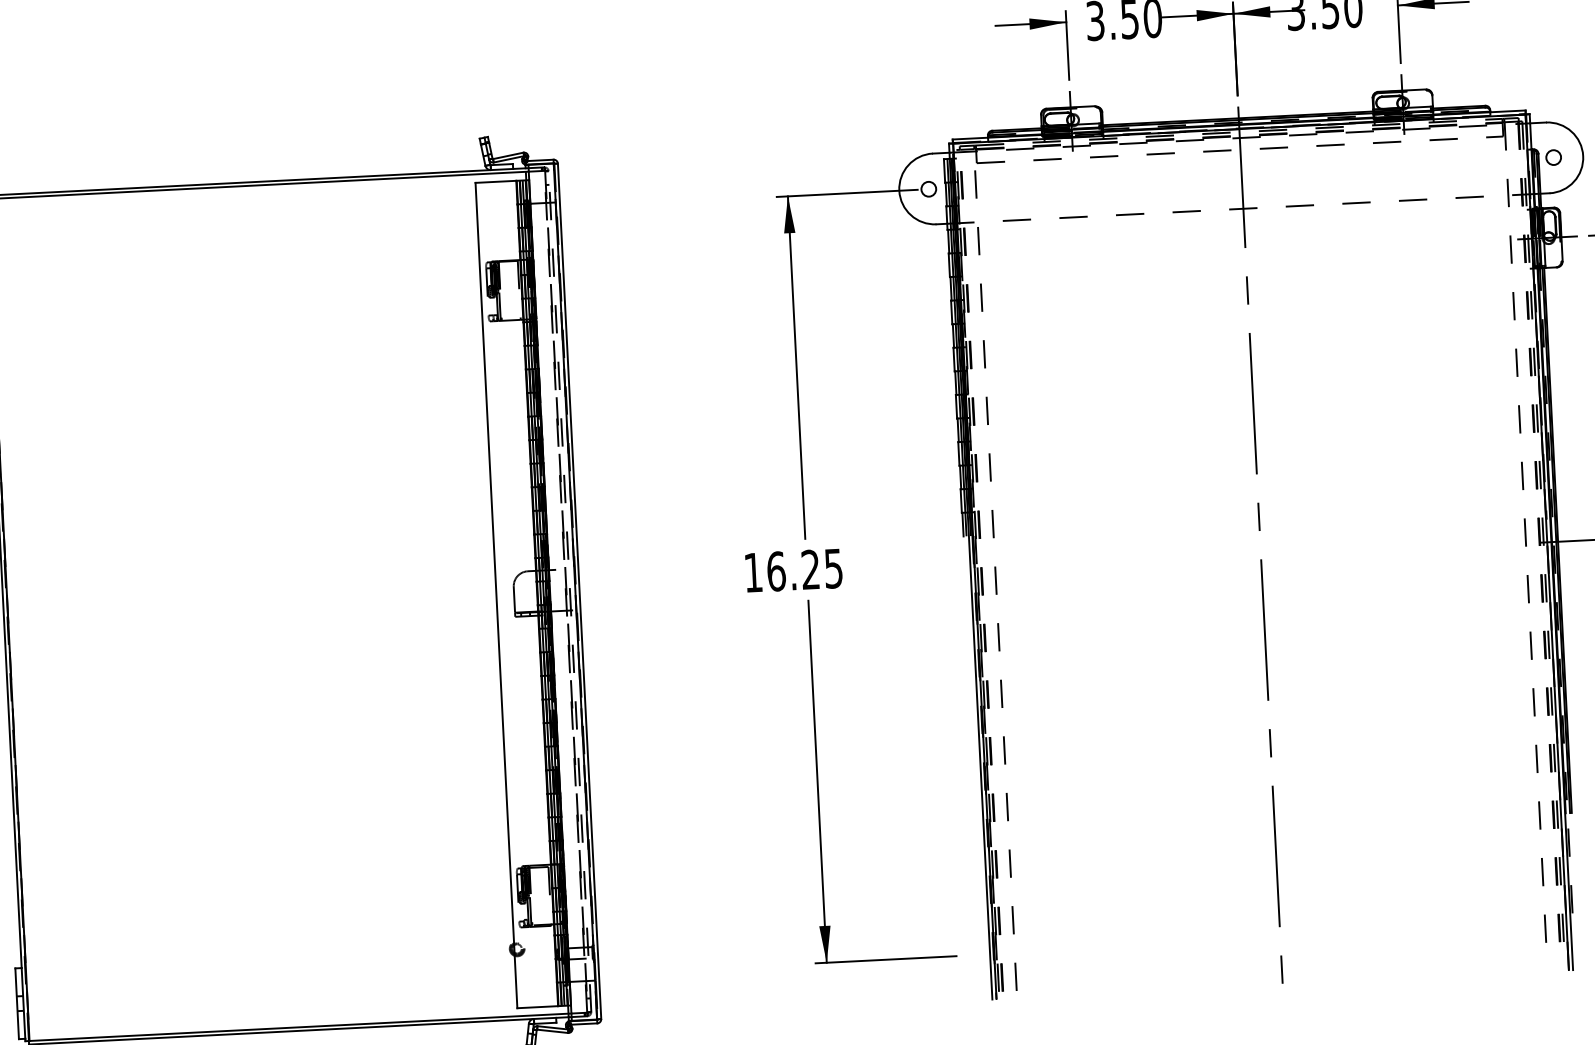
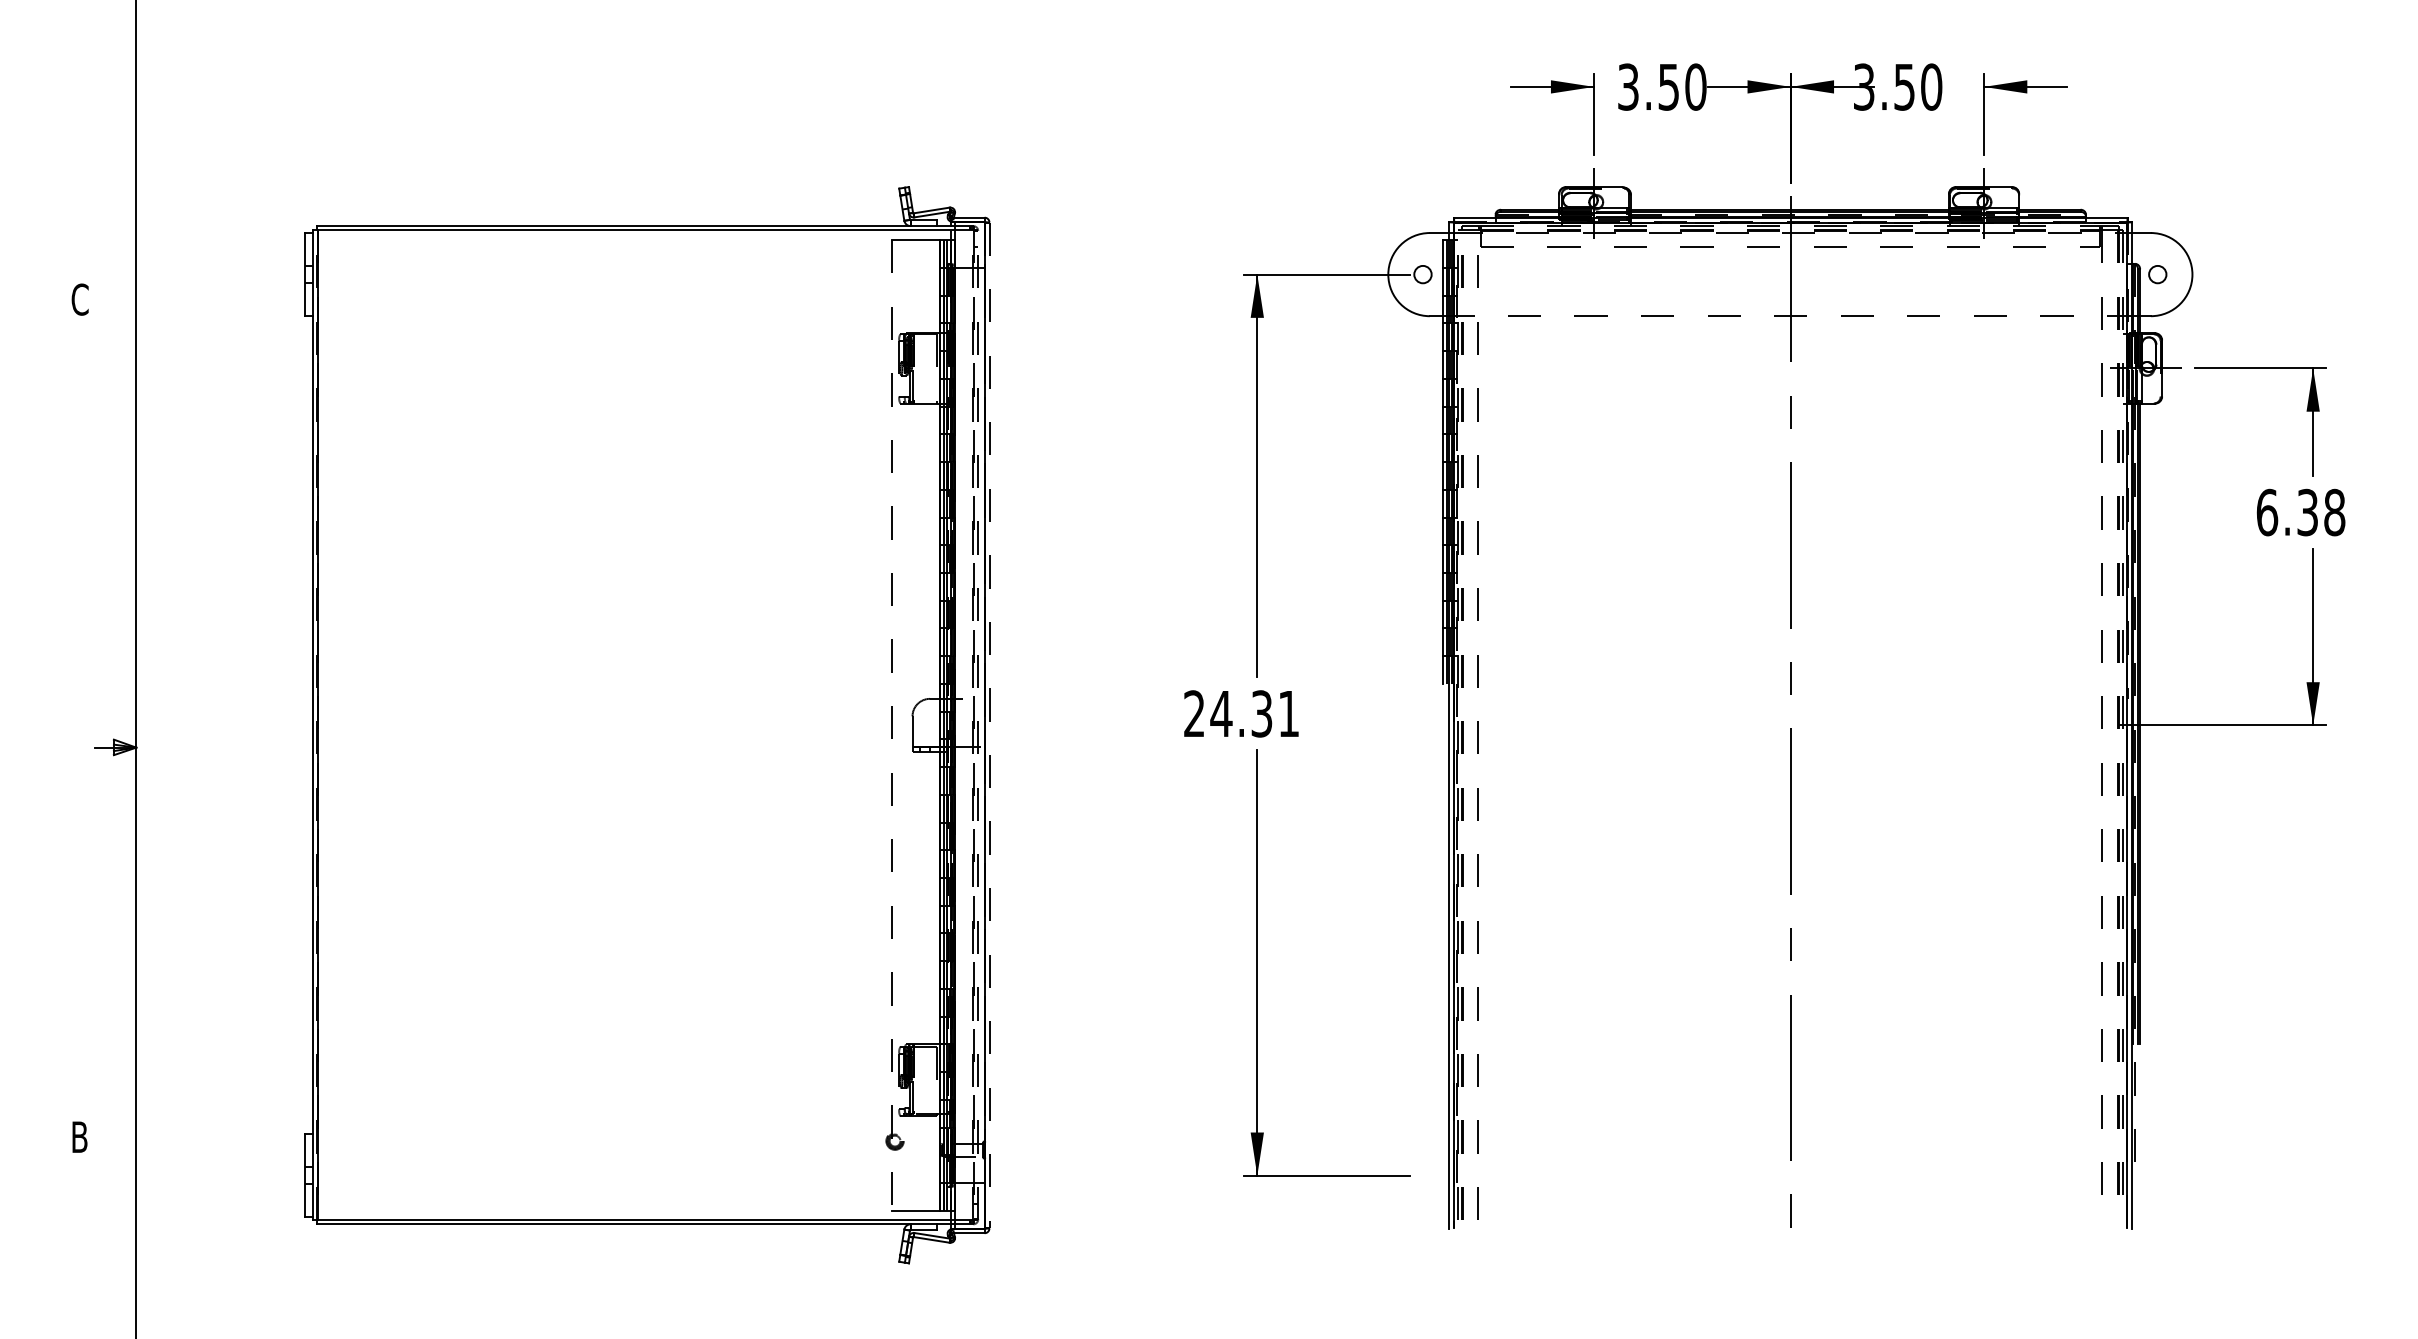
text: (793, 570) -> (1241, 713), 16.25 -> 24.31
line: (579, 591) -> (989, 725), solid -> dashed
line: (496, 595) -> (891, 725), solid -> dashed

